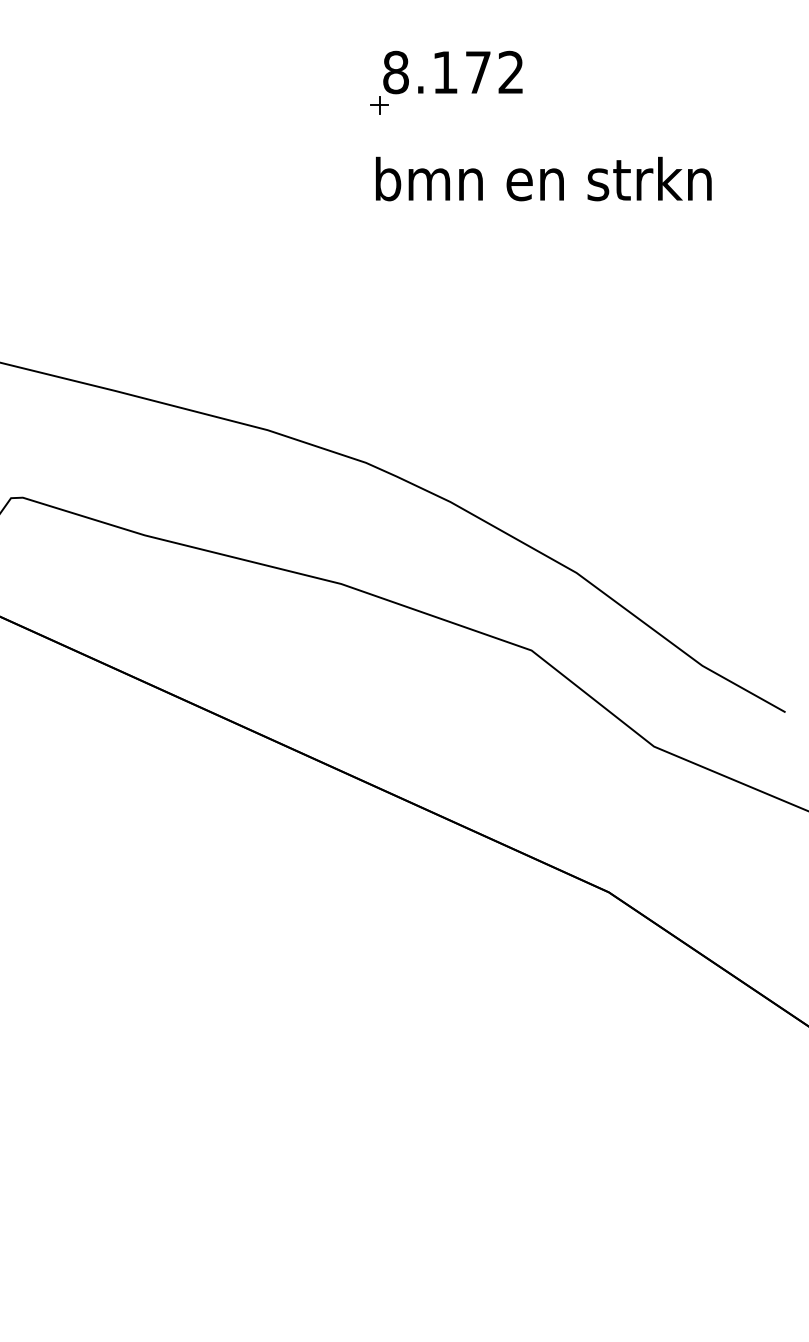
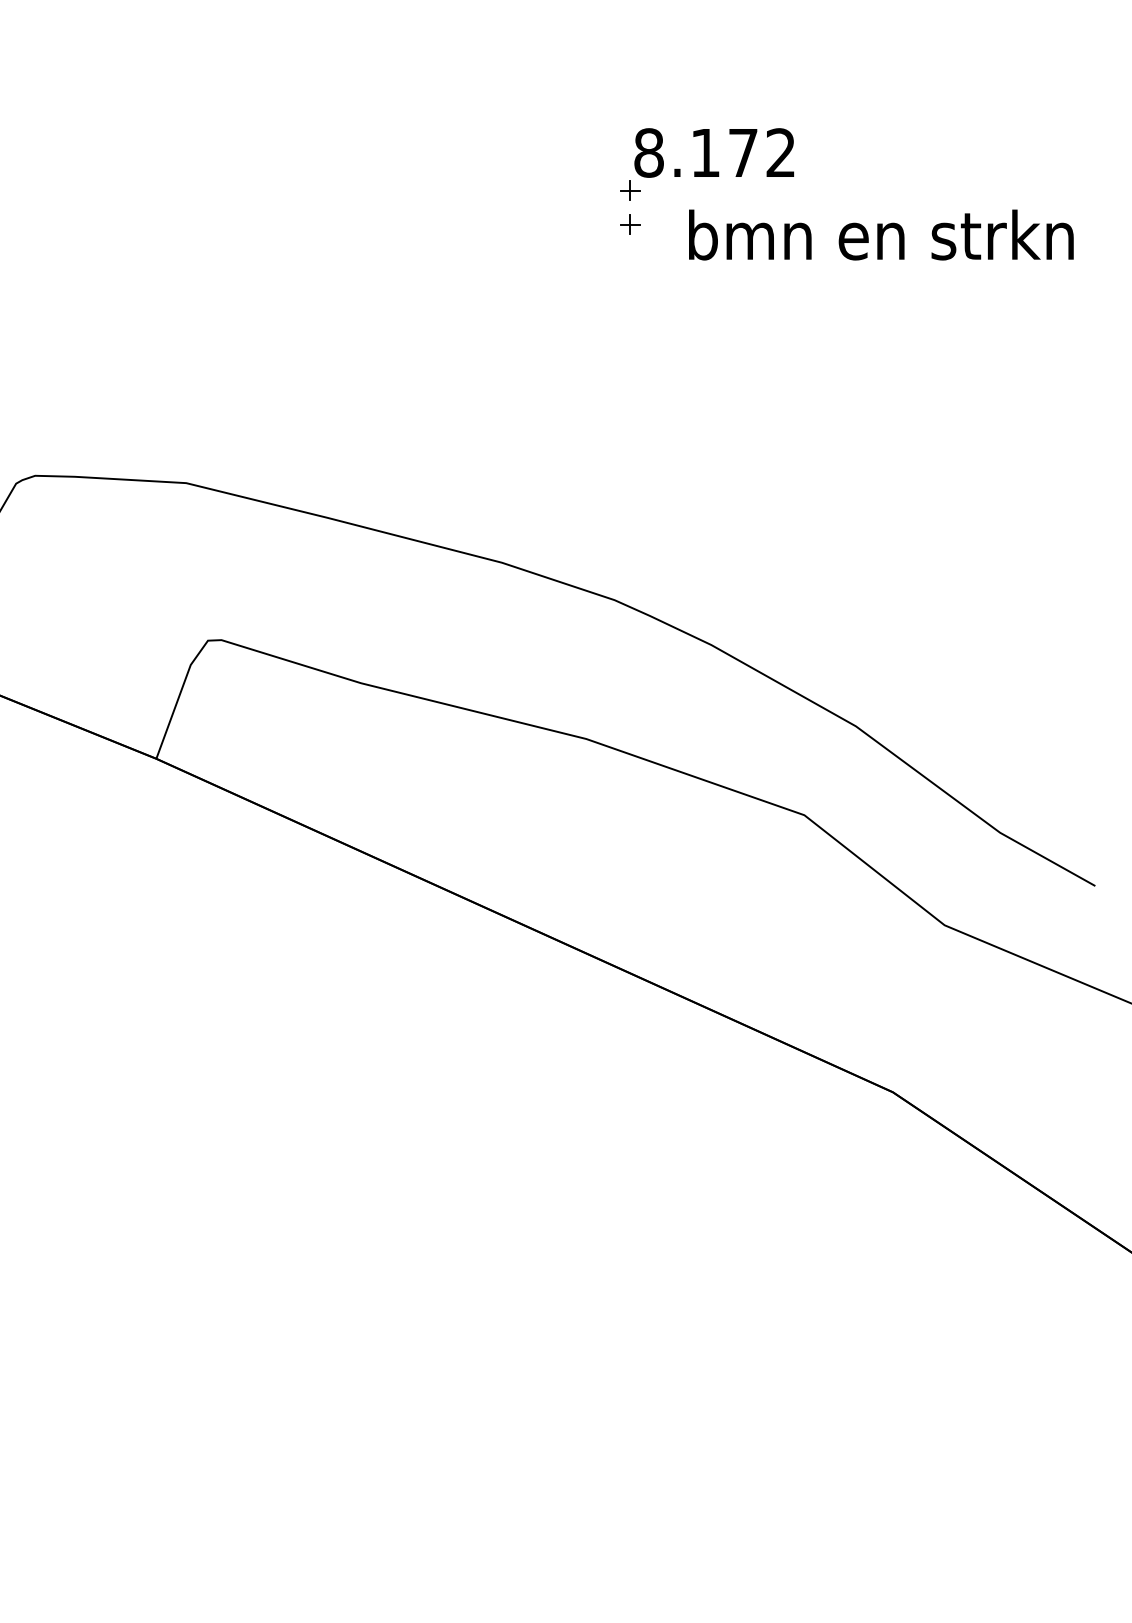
part: (379, 134) -> (630, 224), added
text: (543, 178) -> (881, 234), moved

